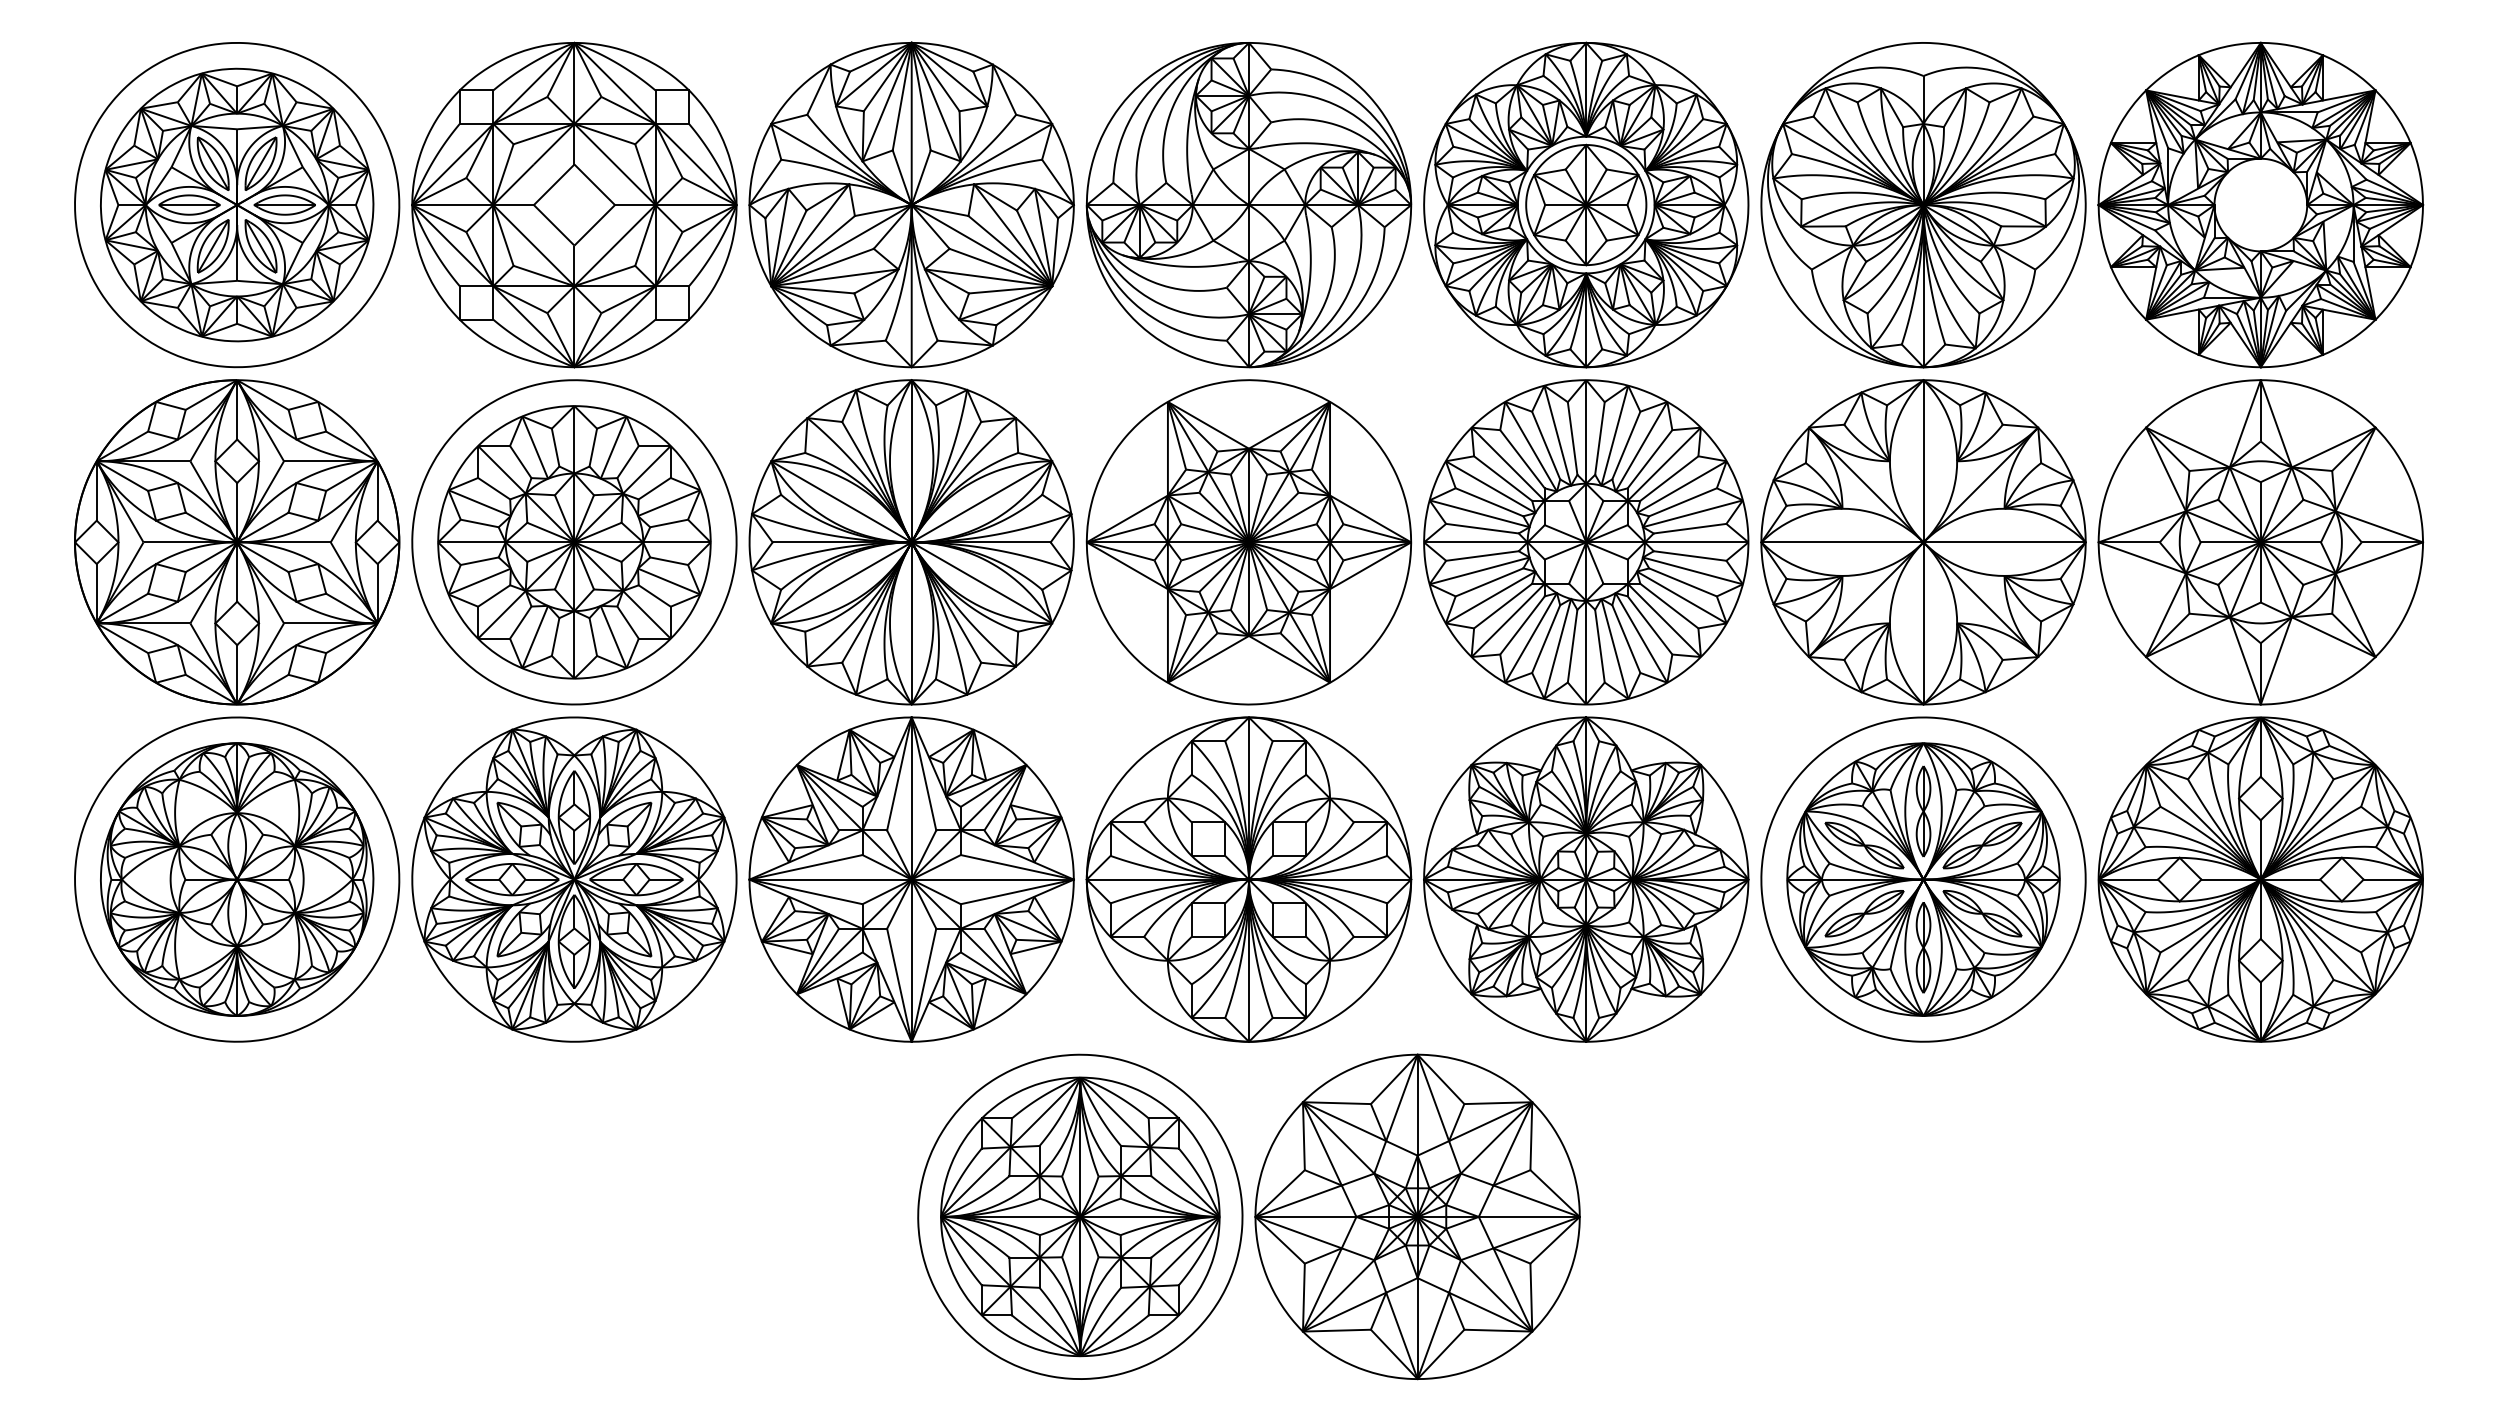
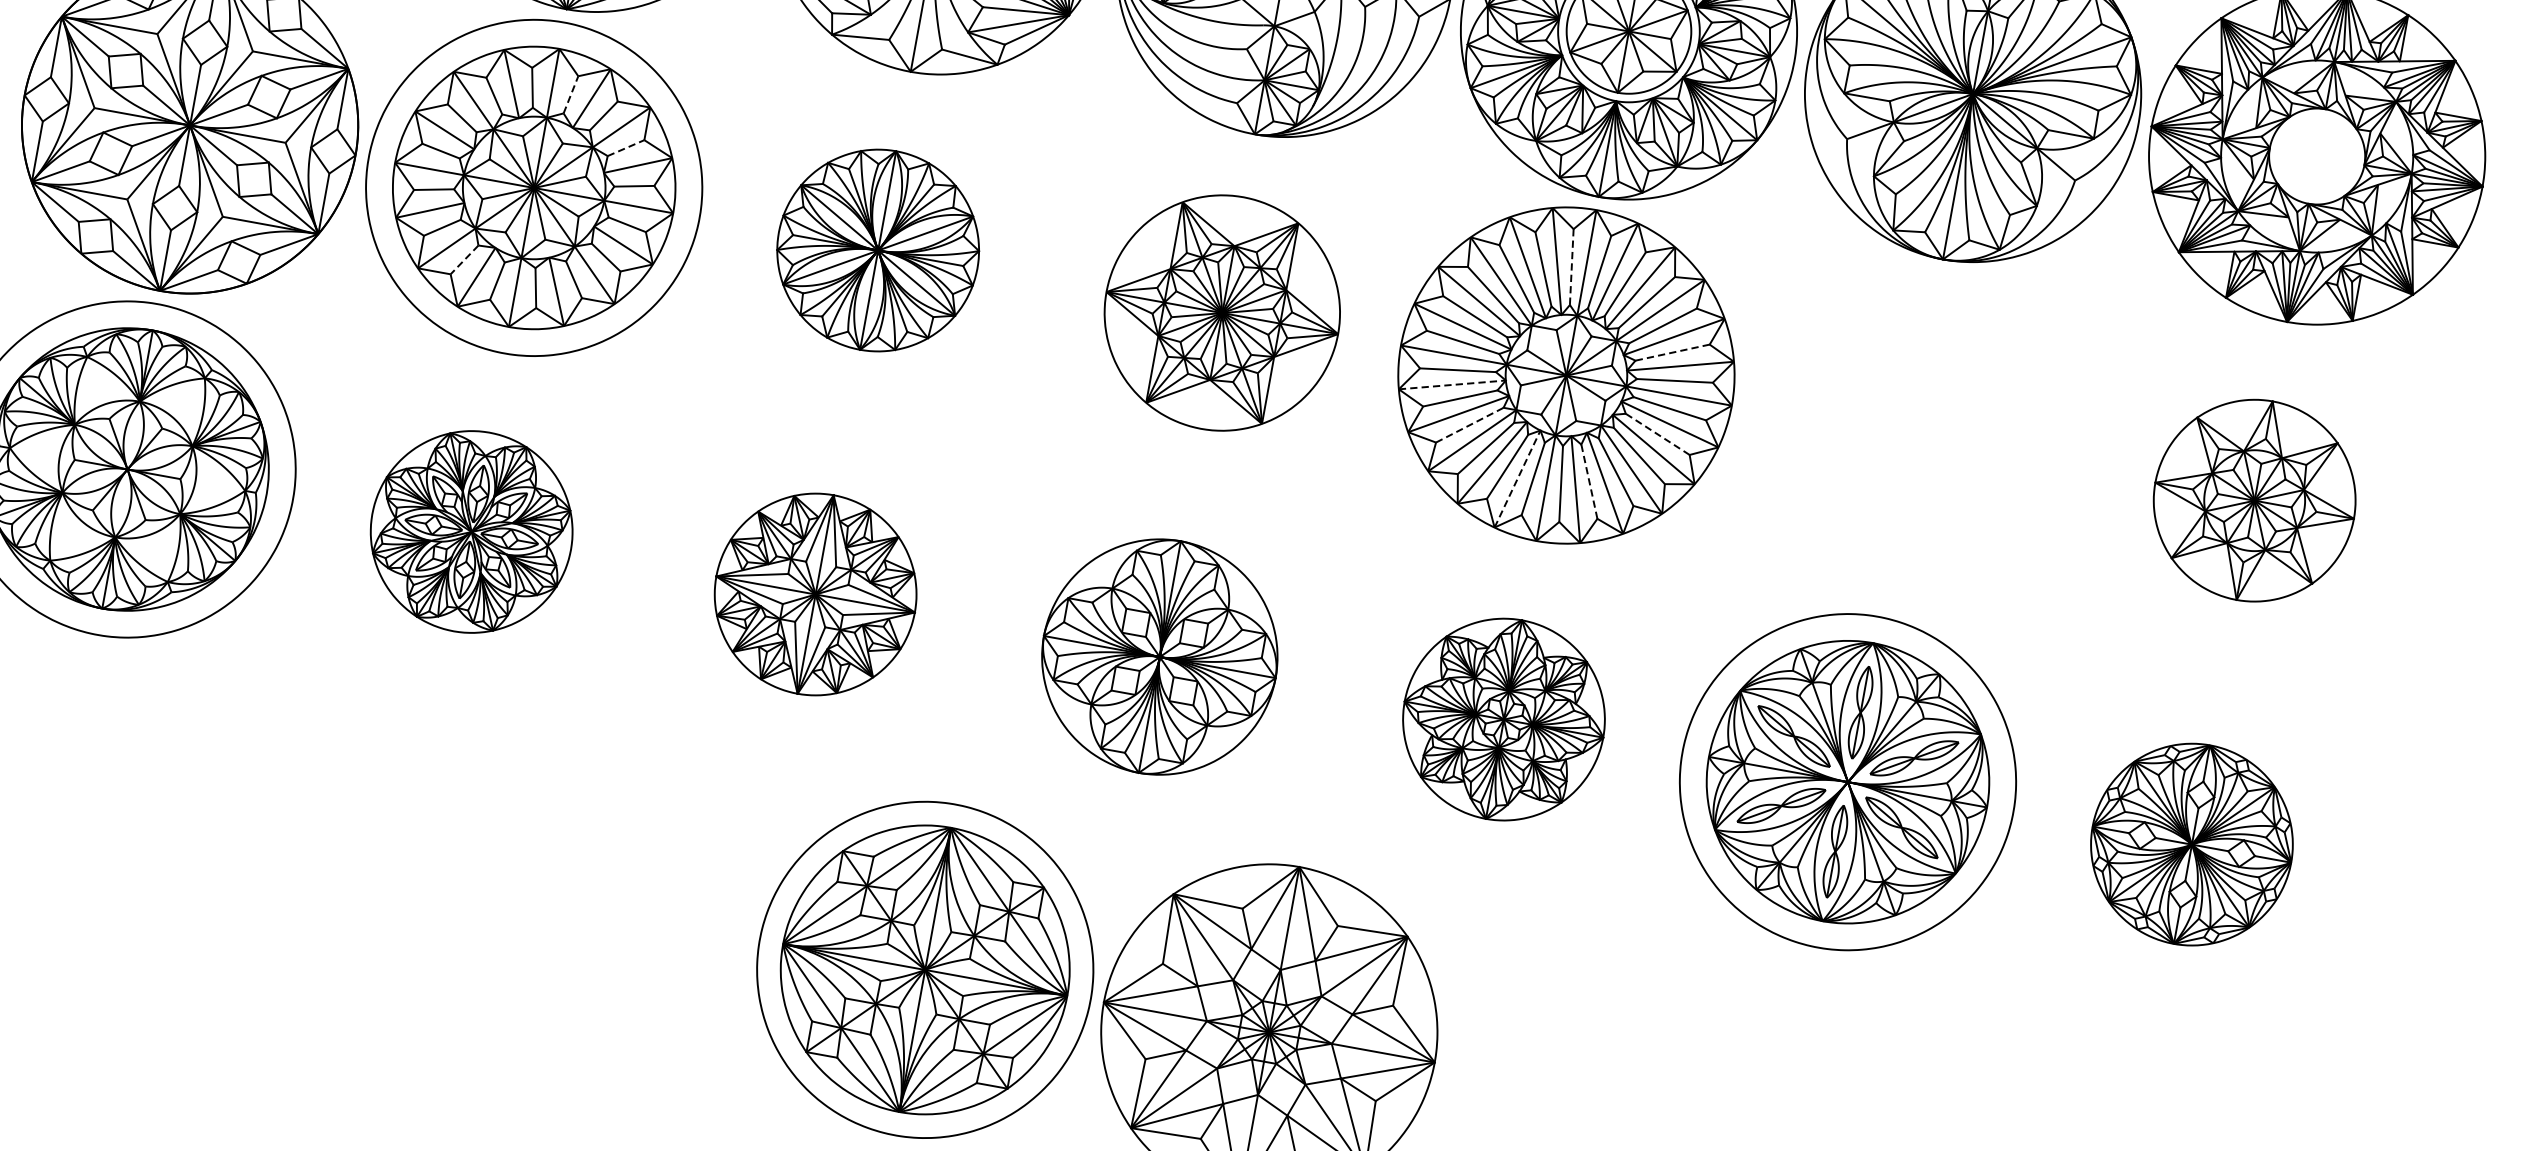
line: (1572, 438) -> (1571, 267), solid -> dashed
line: (593, 447) -> (571, 94), solid -> dashed
line: (655, 488) -> (626, 148), solid -> dashed
line: (1683, 502) -> (1673, 352), solid -> dashed
part: (911, 542) -> (878, 250), size x0.6
part: (1248, 542) -> (1221, 313), size x0.7
part: (1923, 542) -> (1910, 438), removed
part: (2260, 542) -> (2254, 500), size x0.6
line: (1479, 570) -> (1452, 384), solid -> dashed
line: (1683, 582) -> (1658, 434), solid -> dashed
line: (1503, 606) -> (1470, 425), solid -> dashed
line: (520, 623) -> (464, 260), solid -> dashed
line: (1626, 639) -> (1589, 482), solid -> dashed
line: (1557, 648) -> (1517, 478), solid -> dashed
part: (574, 879) -> (471, 531), size x0.6
part: (911, 879) -> (815, 594), size x0.6
part: (1248, 879) -> (1159, 656), size x0.7
part: (1586, 879) -> (1504, 719), size x0.6
part: (2260, 879) -> (2191, 844), size x0.6

